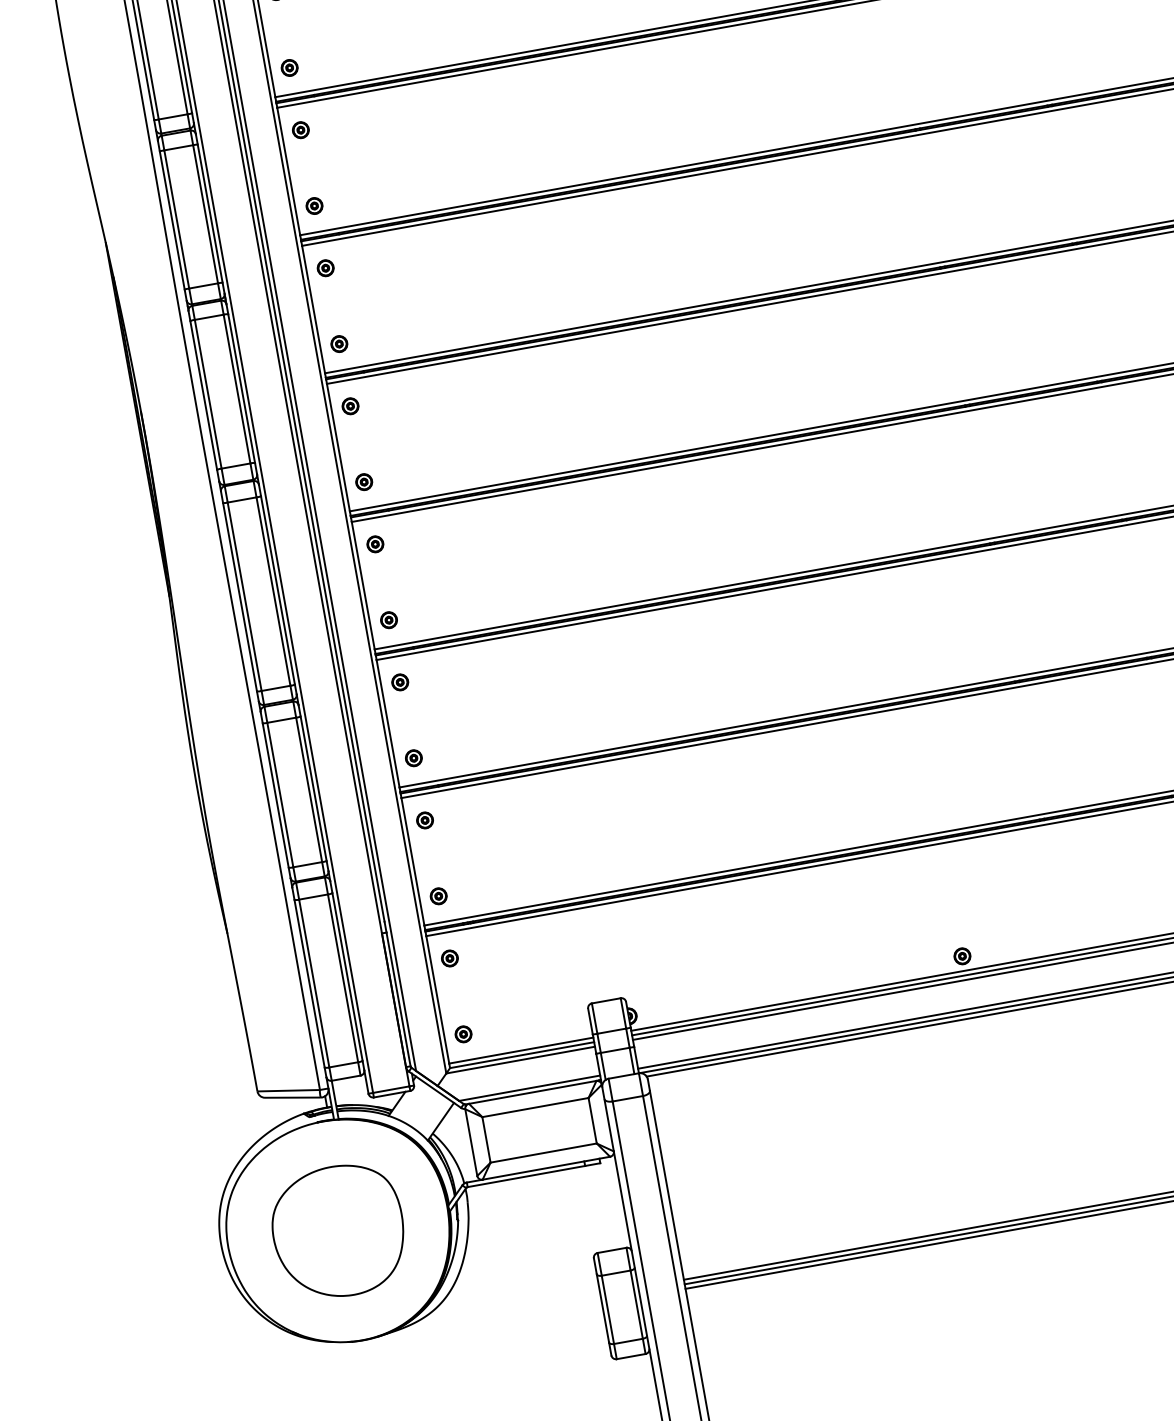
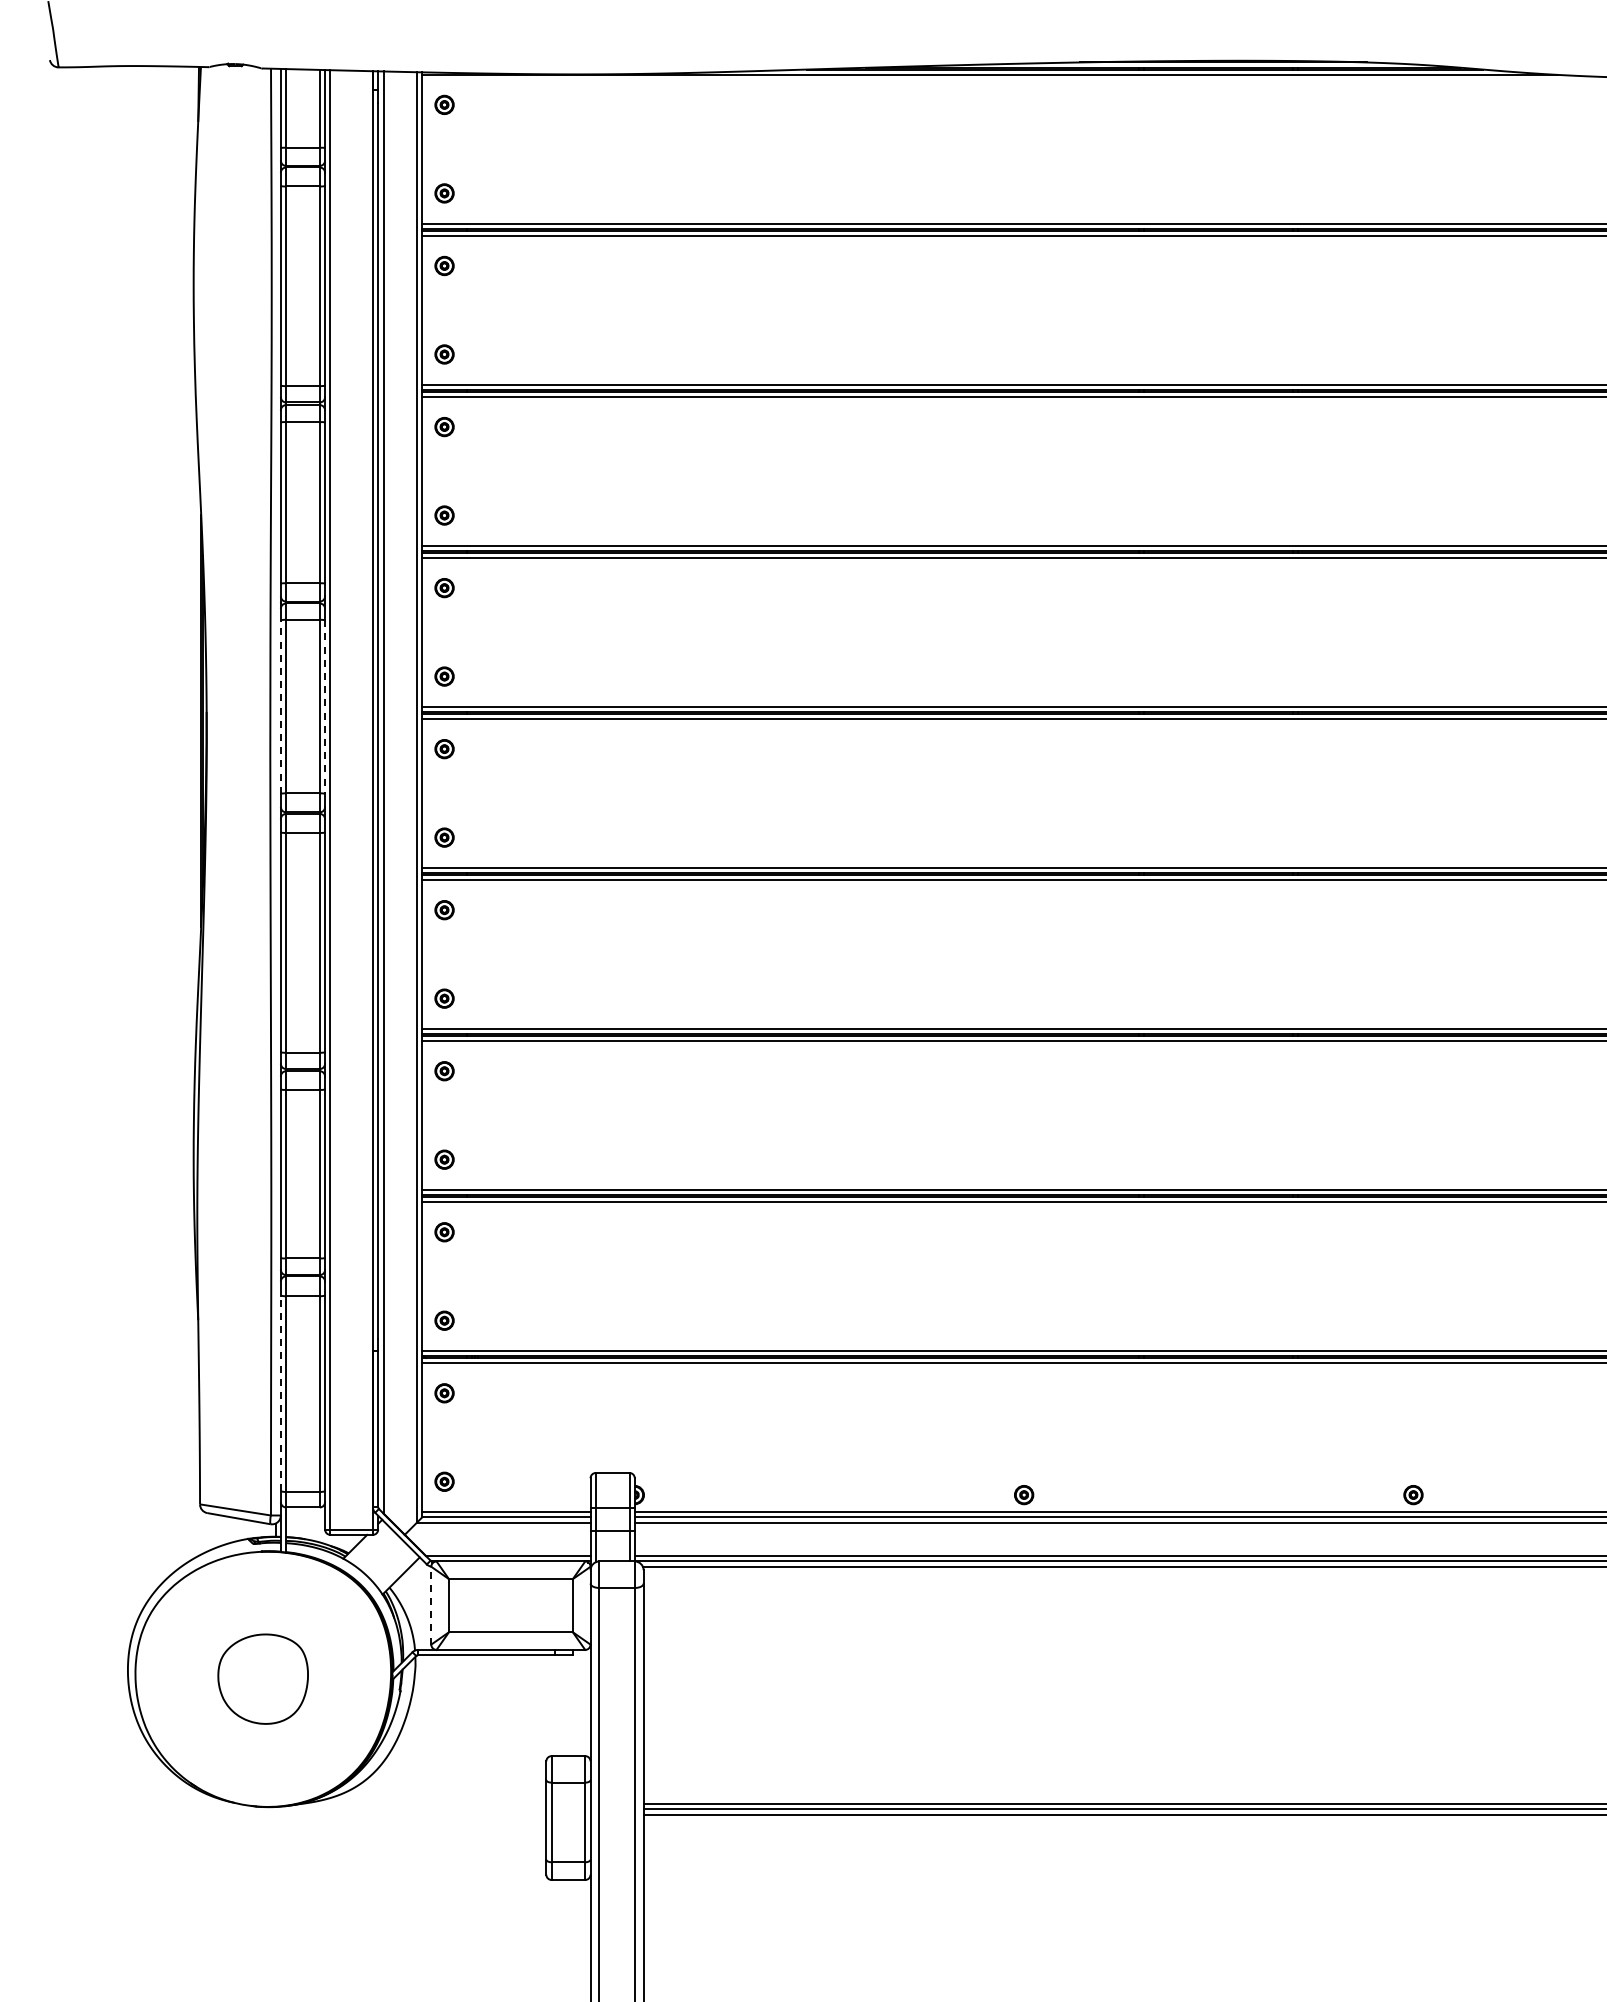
line: (242, 388) -> (325, 707), solid -> dashed
line: (203, 395) -> (280, 707), solid -> dashed
line: (309, 983) -> (280, 1393), solid -> dashed
line: (471, 1142) -> (431, 1605), solid -> dashed
part: (337, 1231) -> (262, 1678), size x0.6

